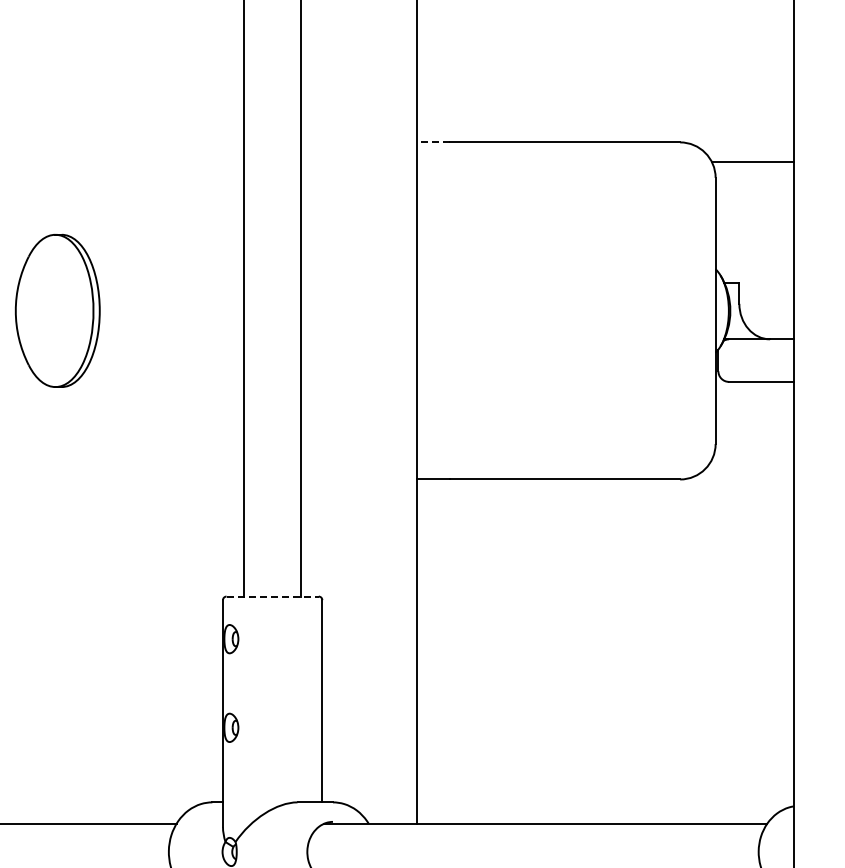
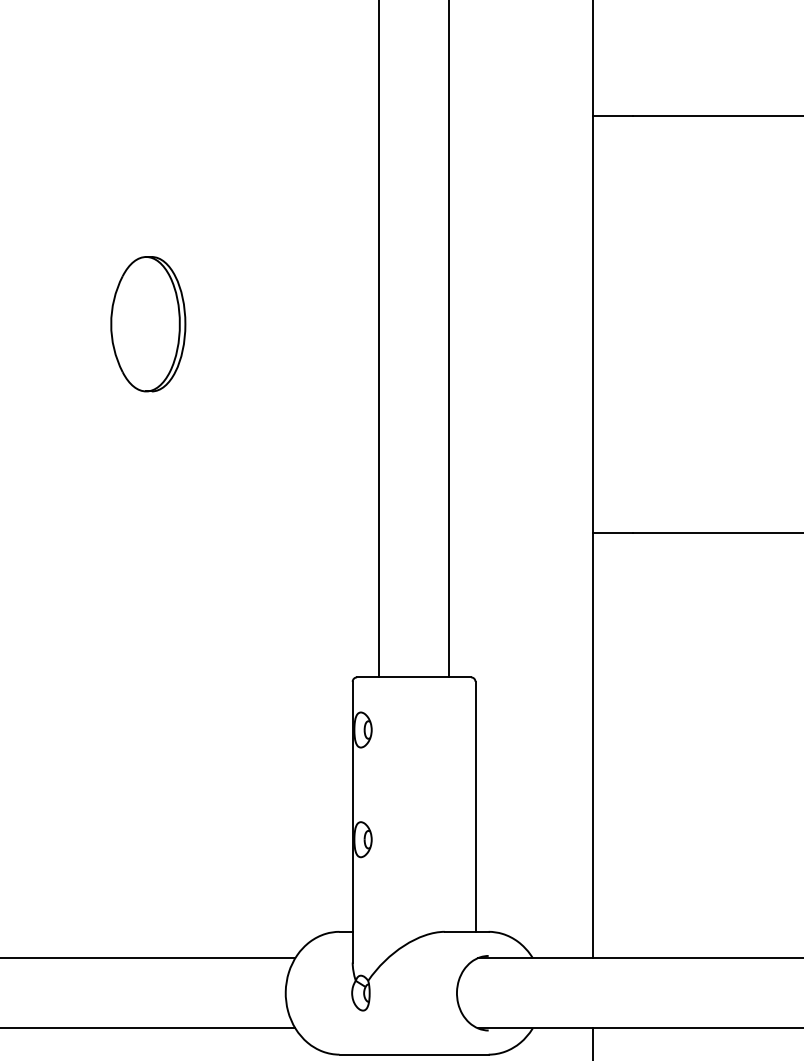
line: (432, 142) -> (611, 115), dashed -> solid
part: (57, 310) -> (148, 323), size x0.71
line: (273, 596) -> (415, 677), dashed -> solid

